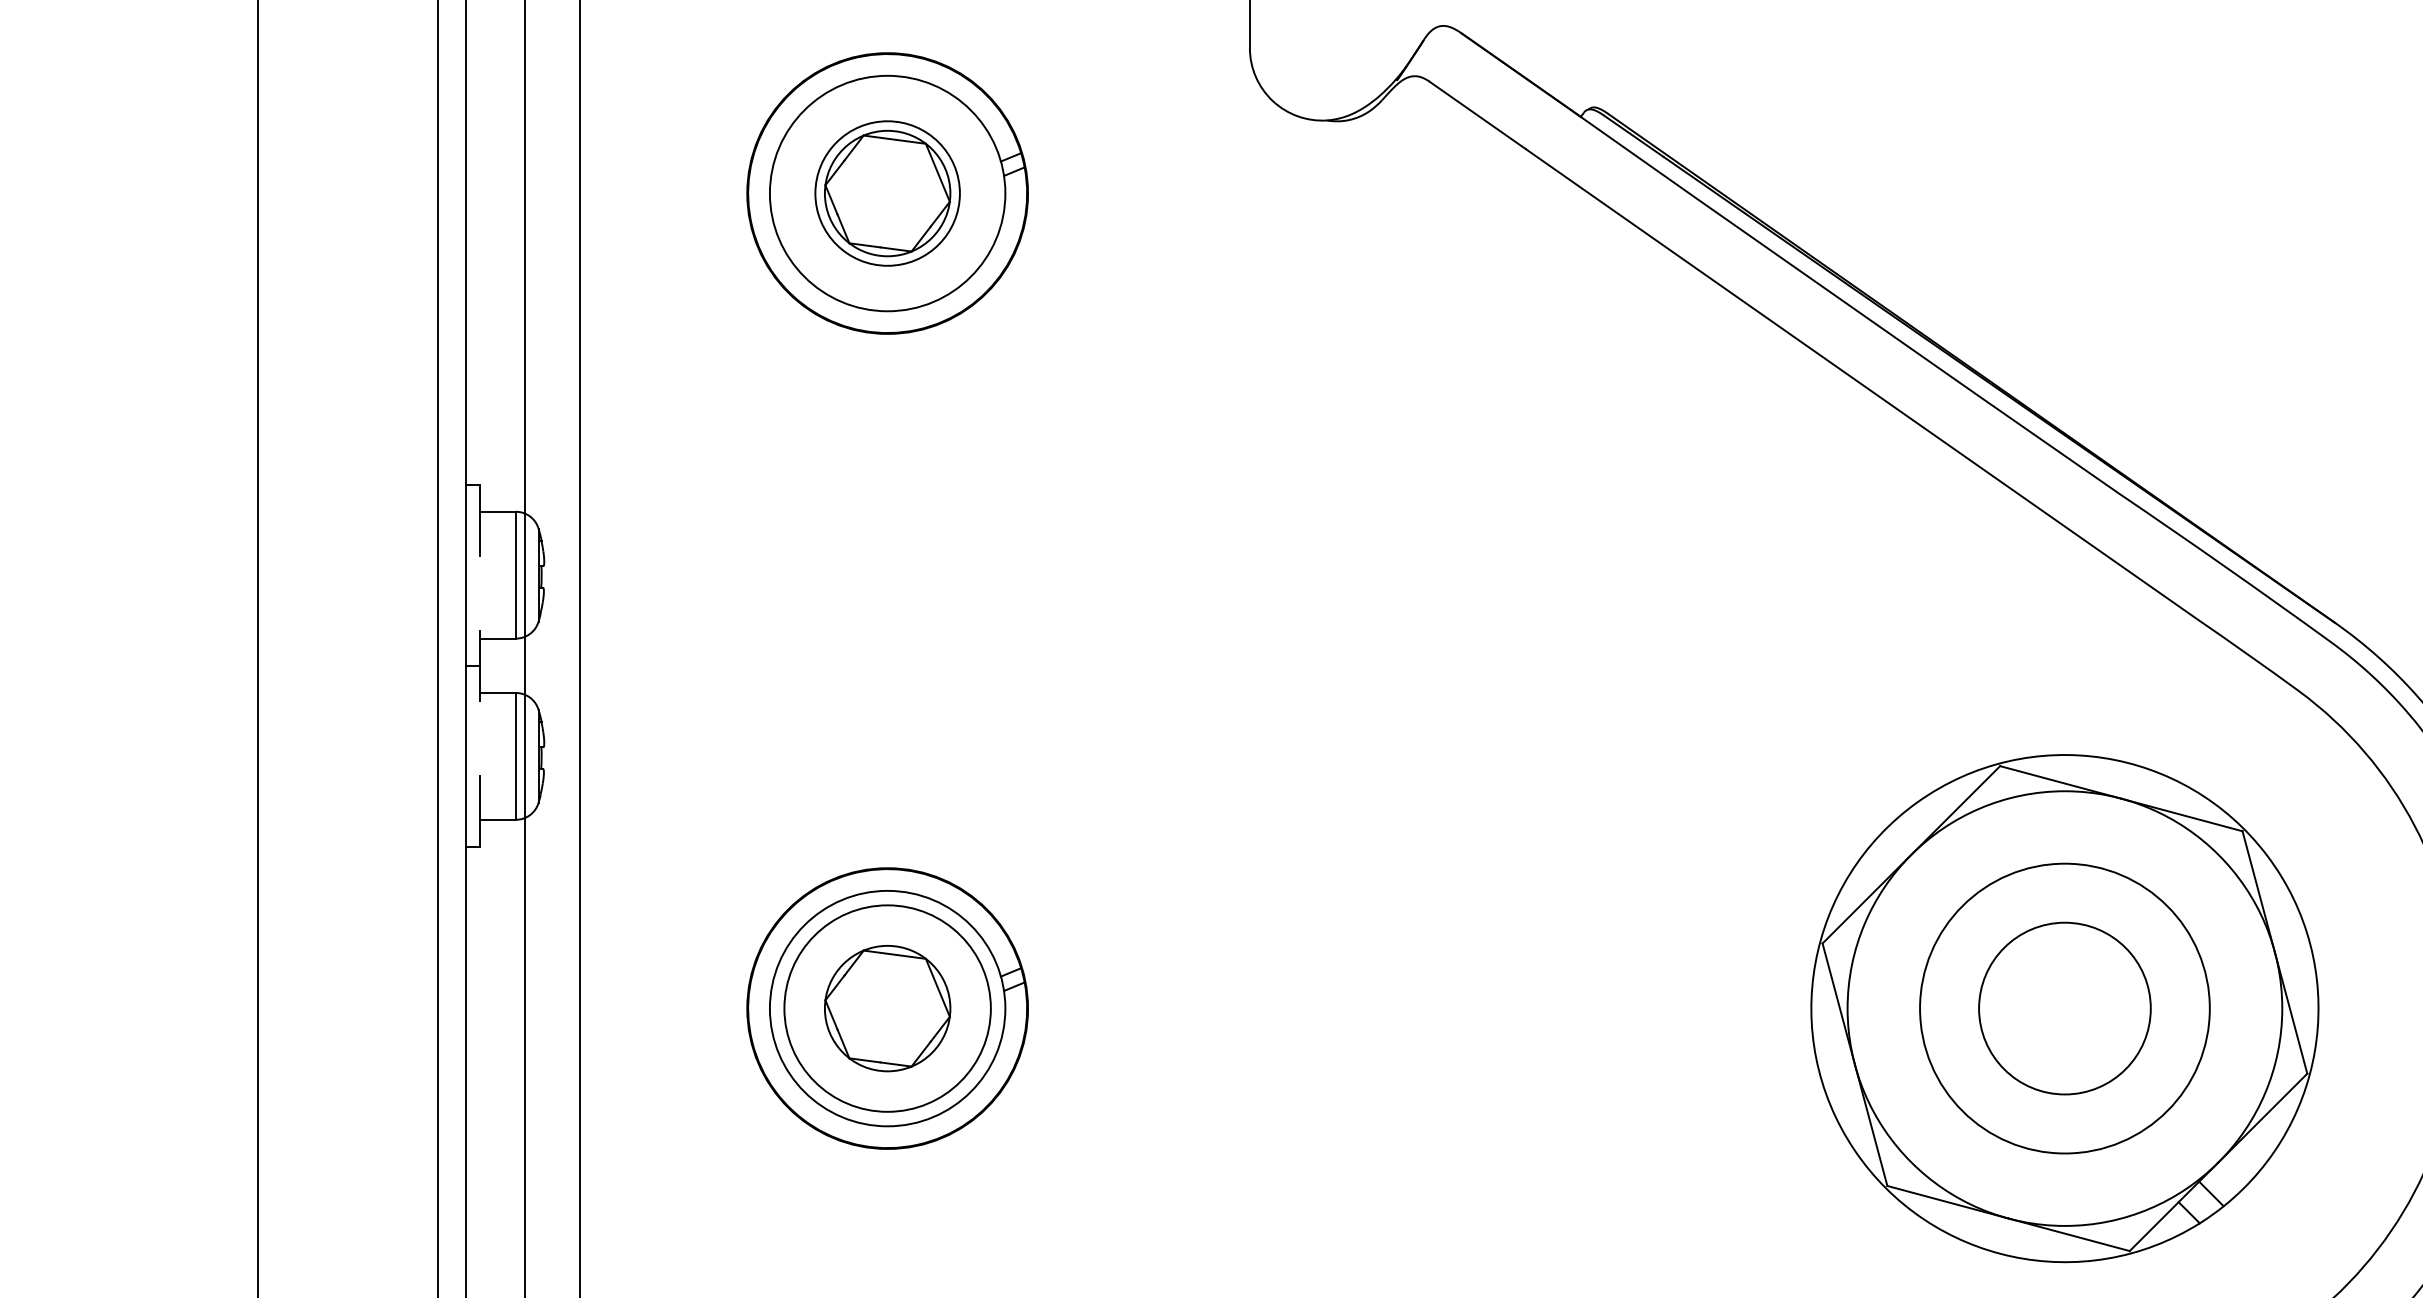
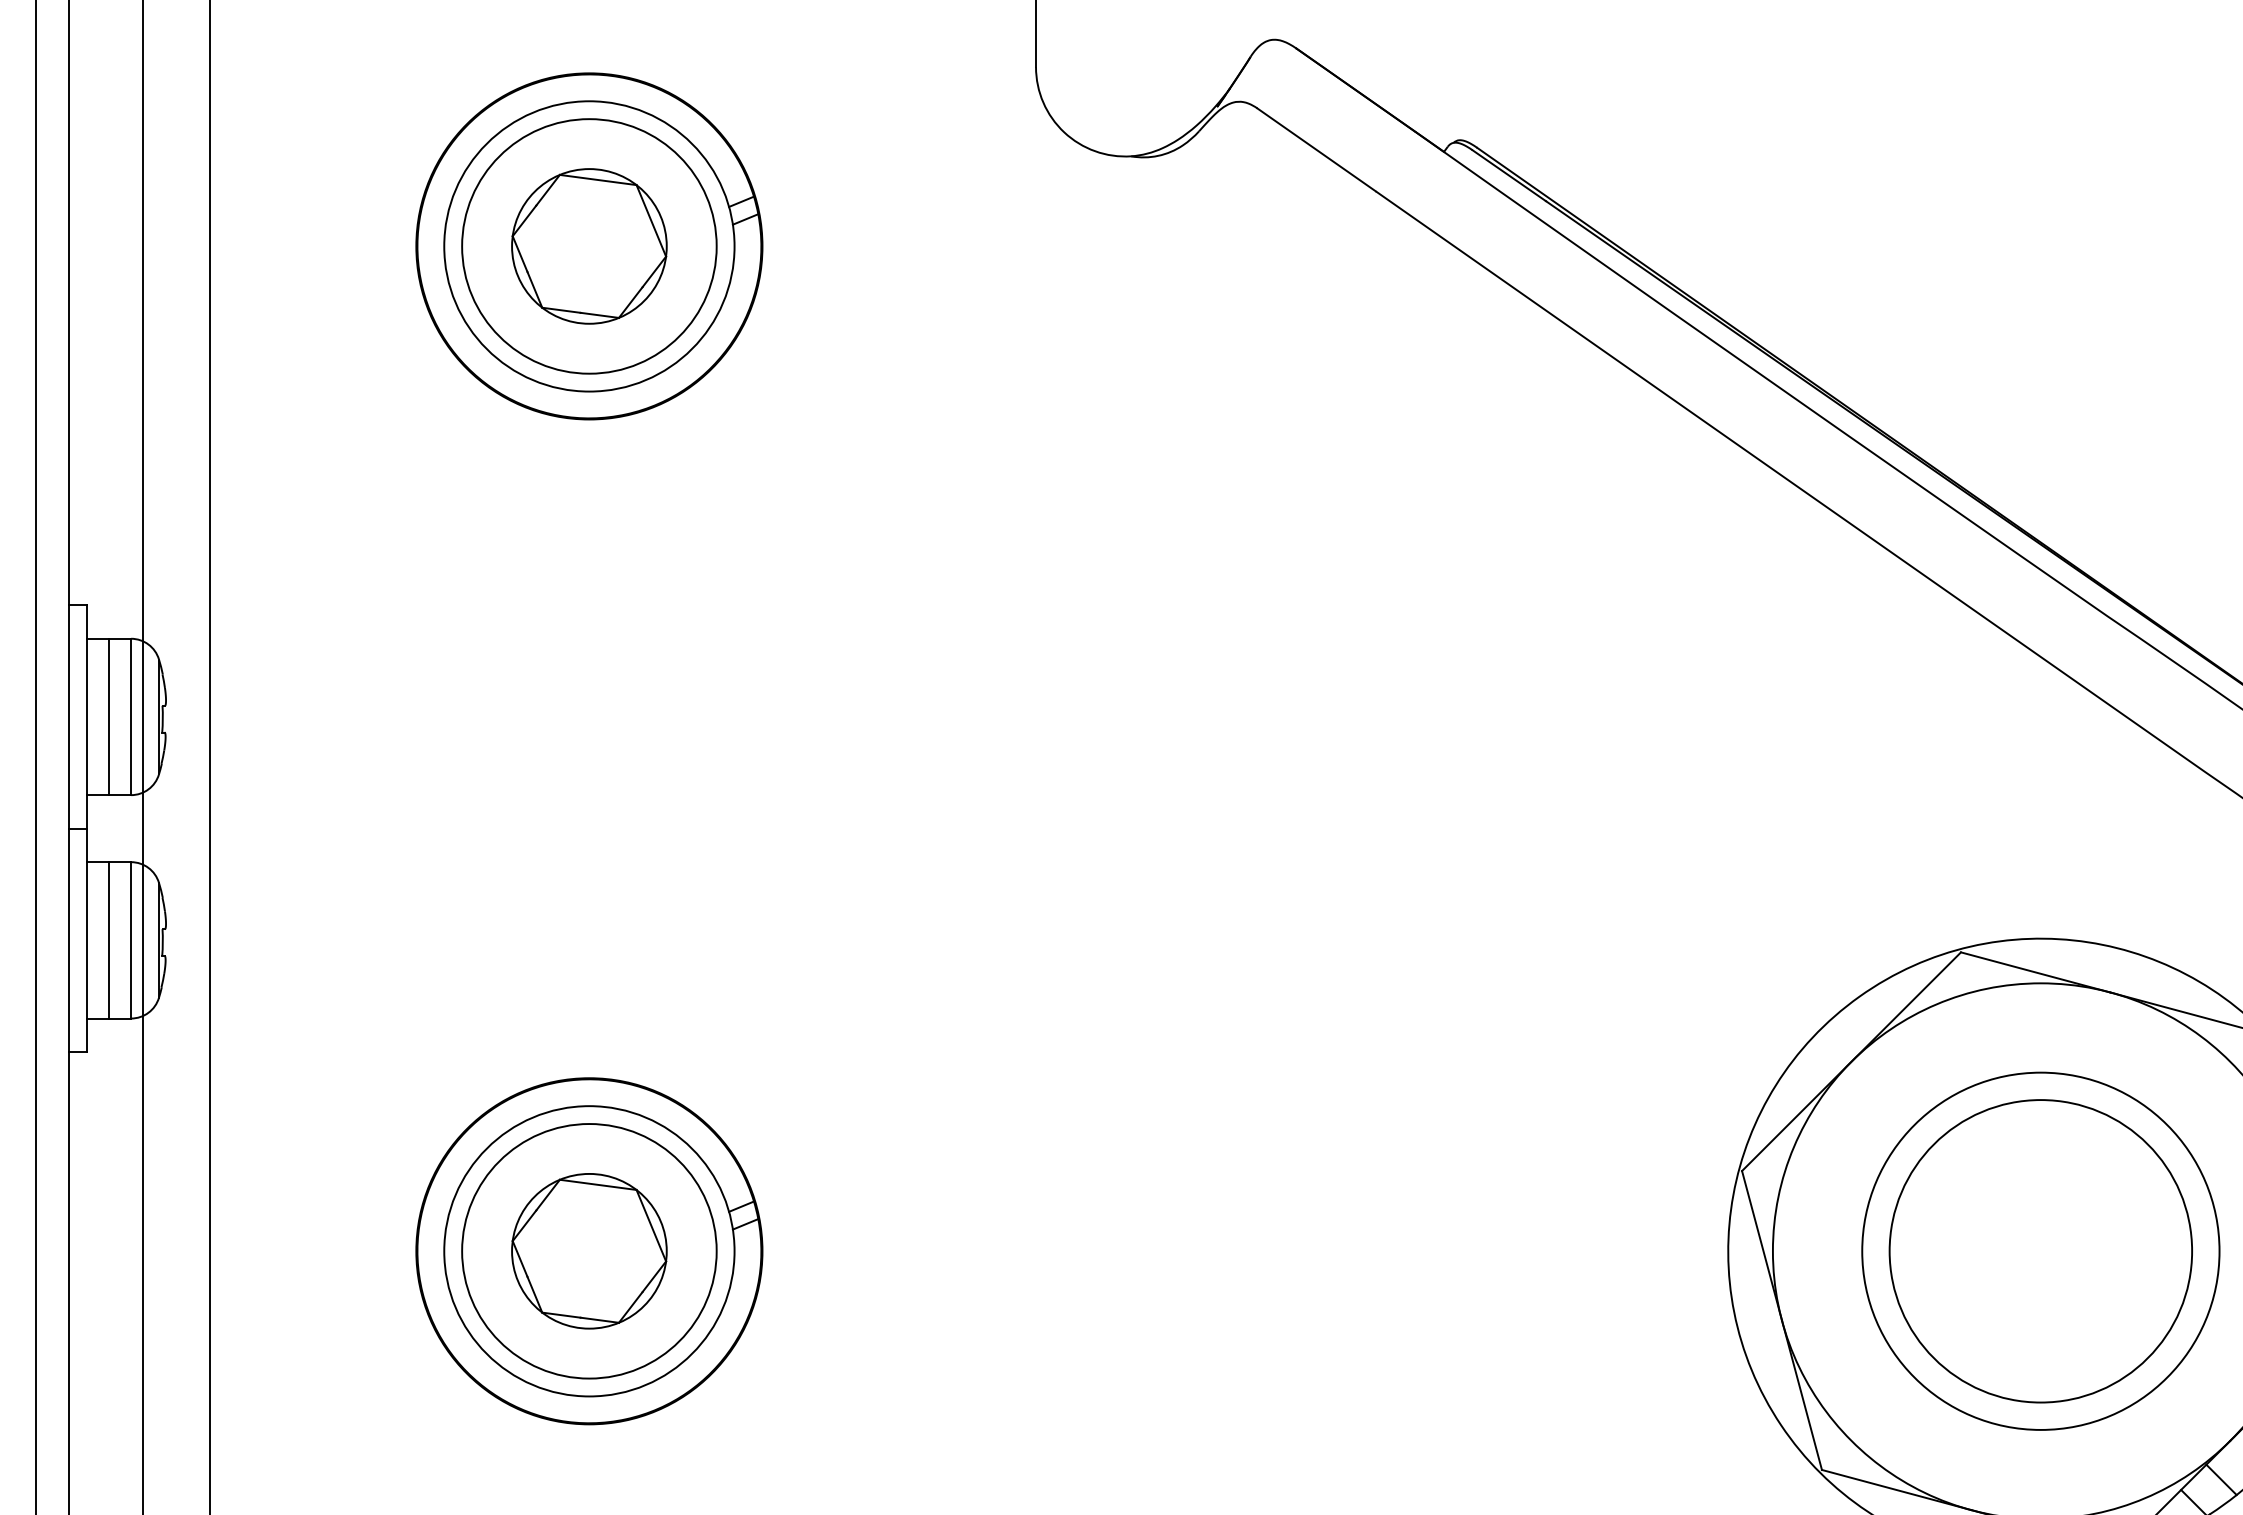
circle: (887, 193) -> (589, 246), size x1.43
line: (498, 574) -> (109, 716), added
line: (480, 665) -> (87, 828), dashed -> solid
line: (498, 755) -> (109, 939), added
circle: (2064, 1008) -> (2040, 1251), size x1.43

